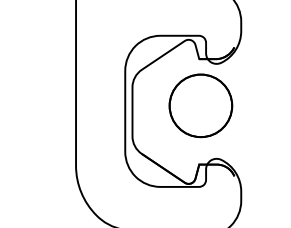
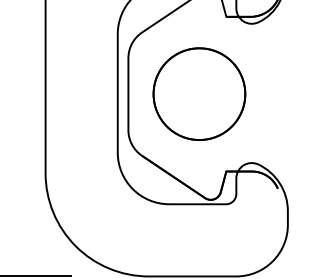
part: (200, 105) -> (198, 93), moved

